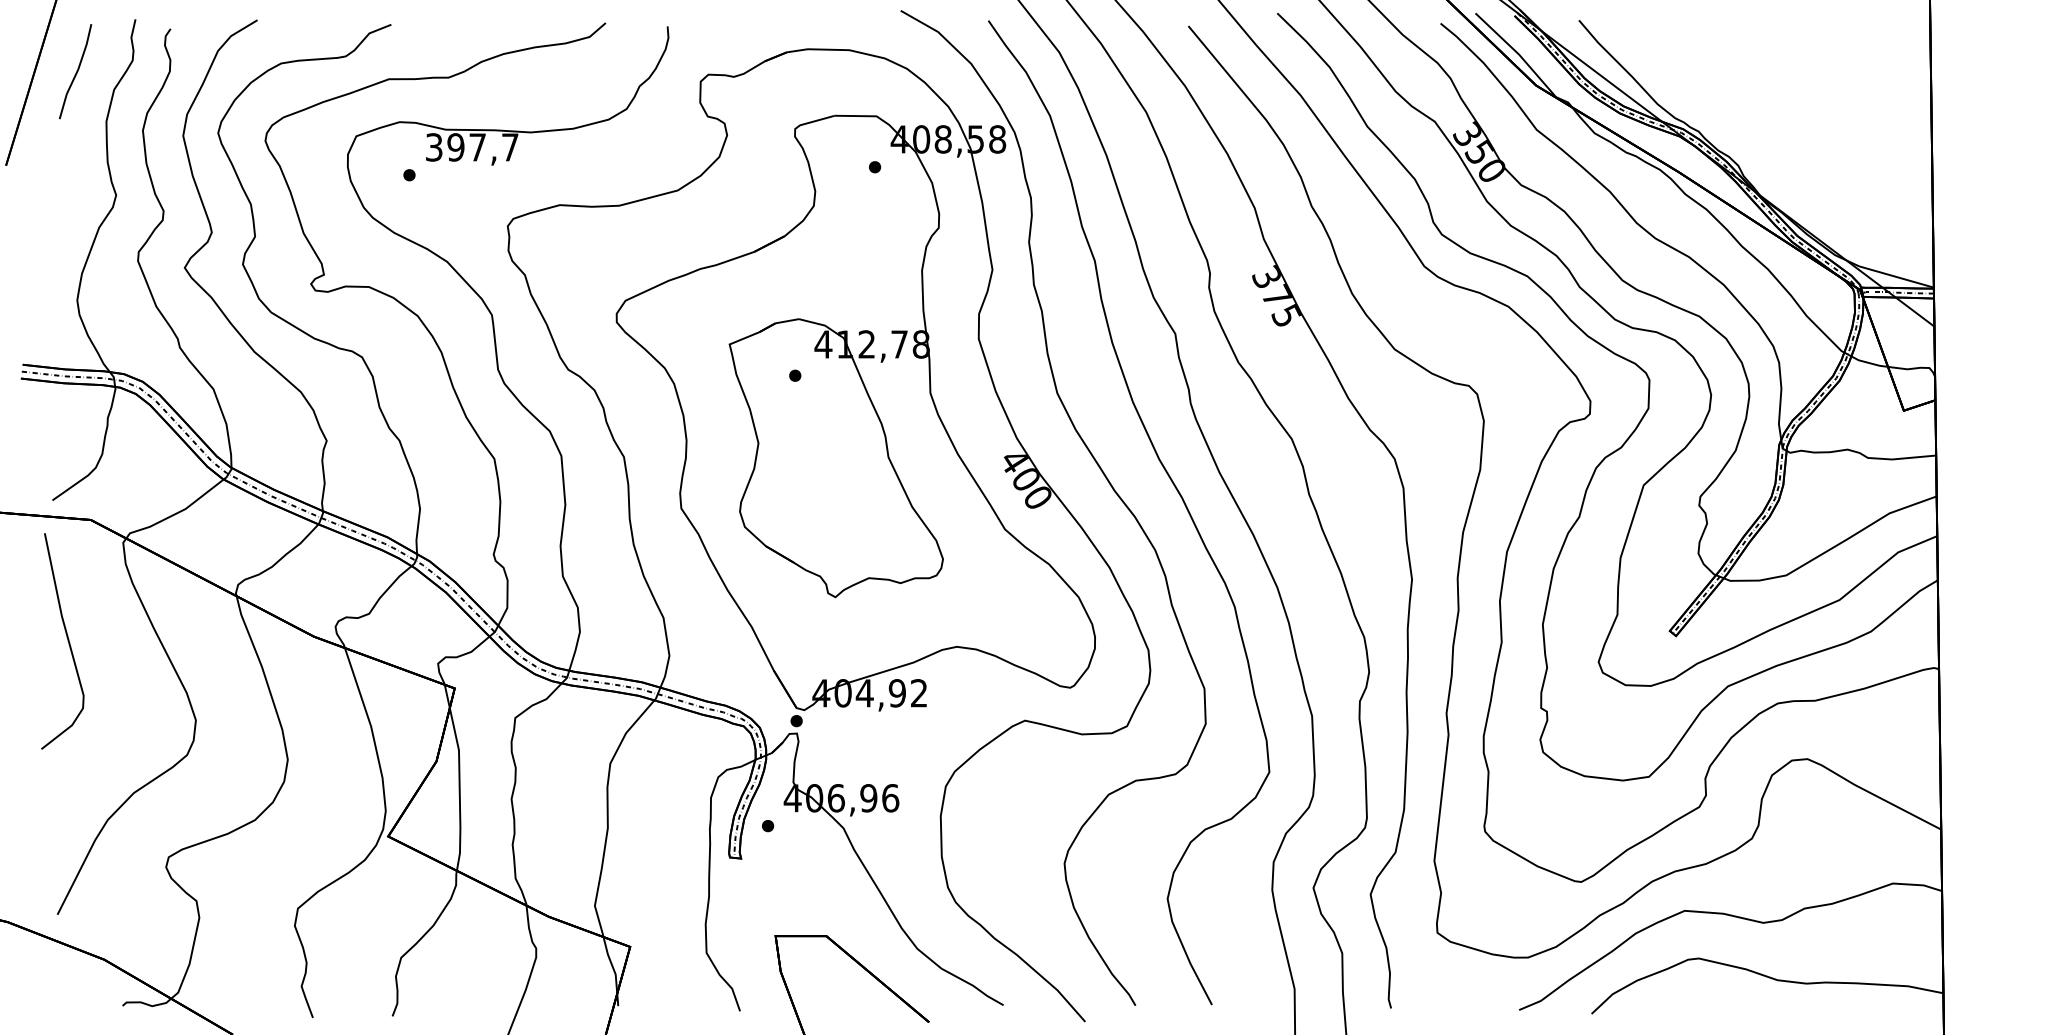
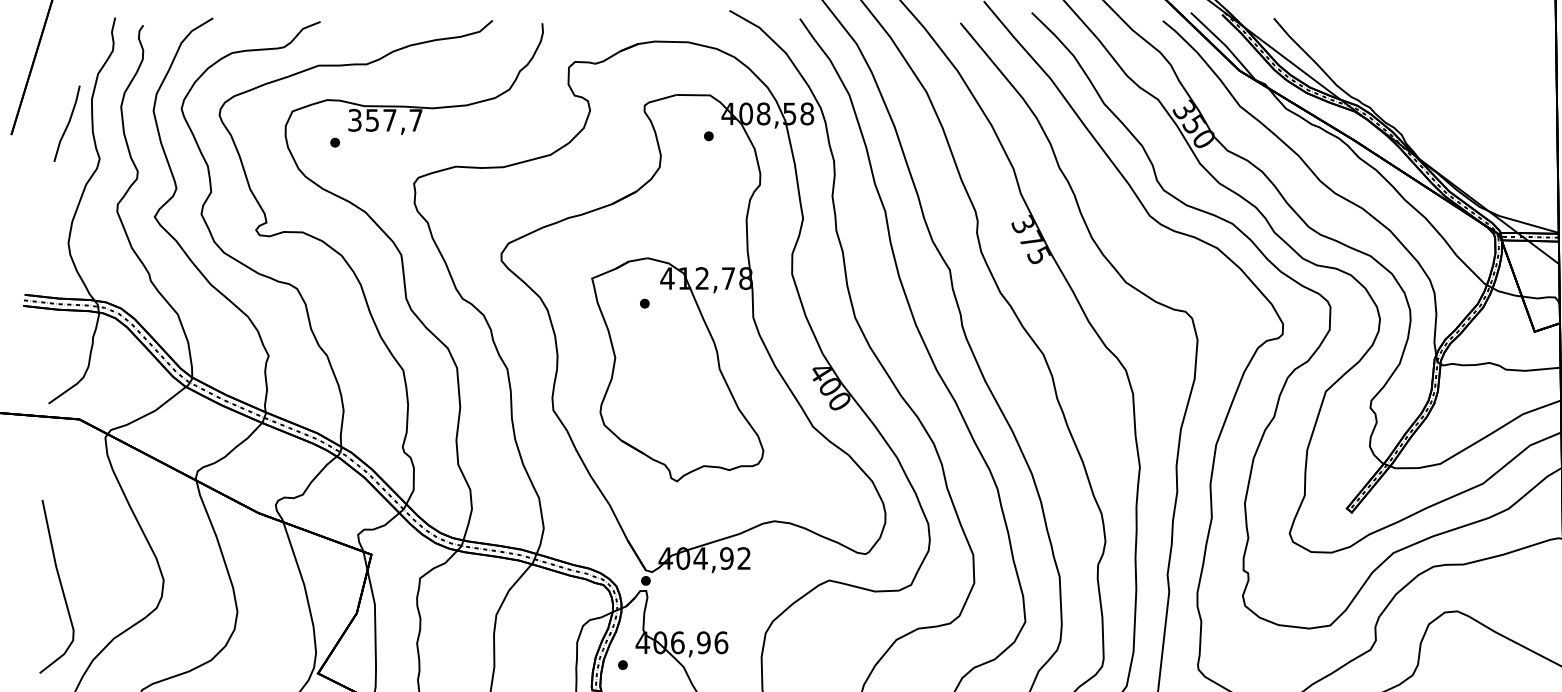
line: (76, 71) -> (67, 123), moved
text: (455, 147) -> (372, 120), 397,7 -> 357,7
curve: (67, 641) -> (60, 586), moved

